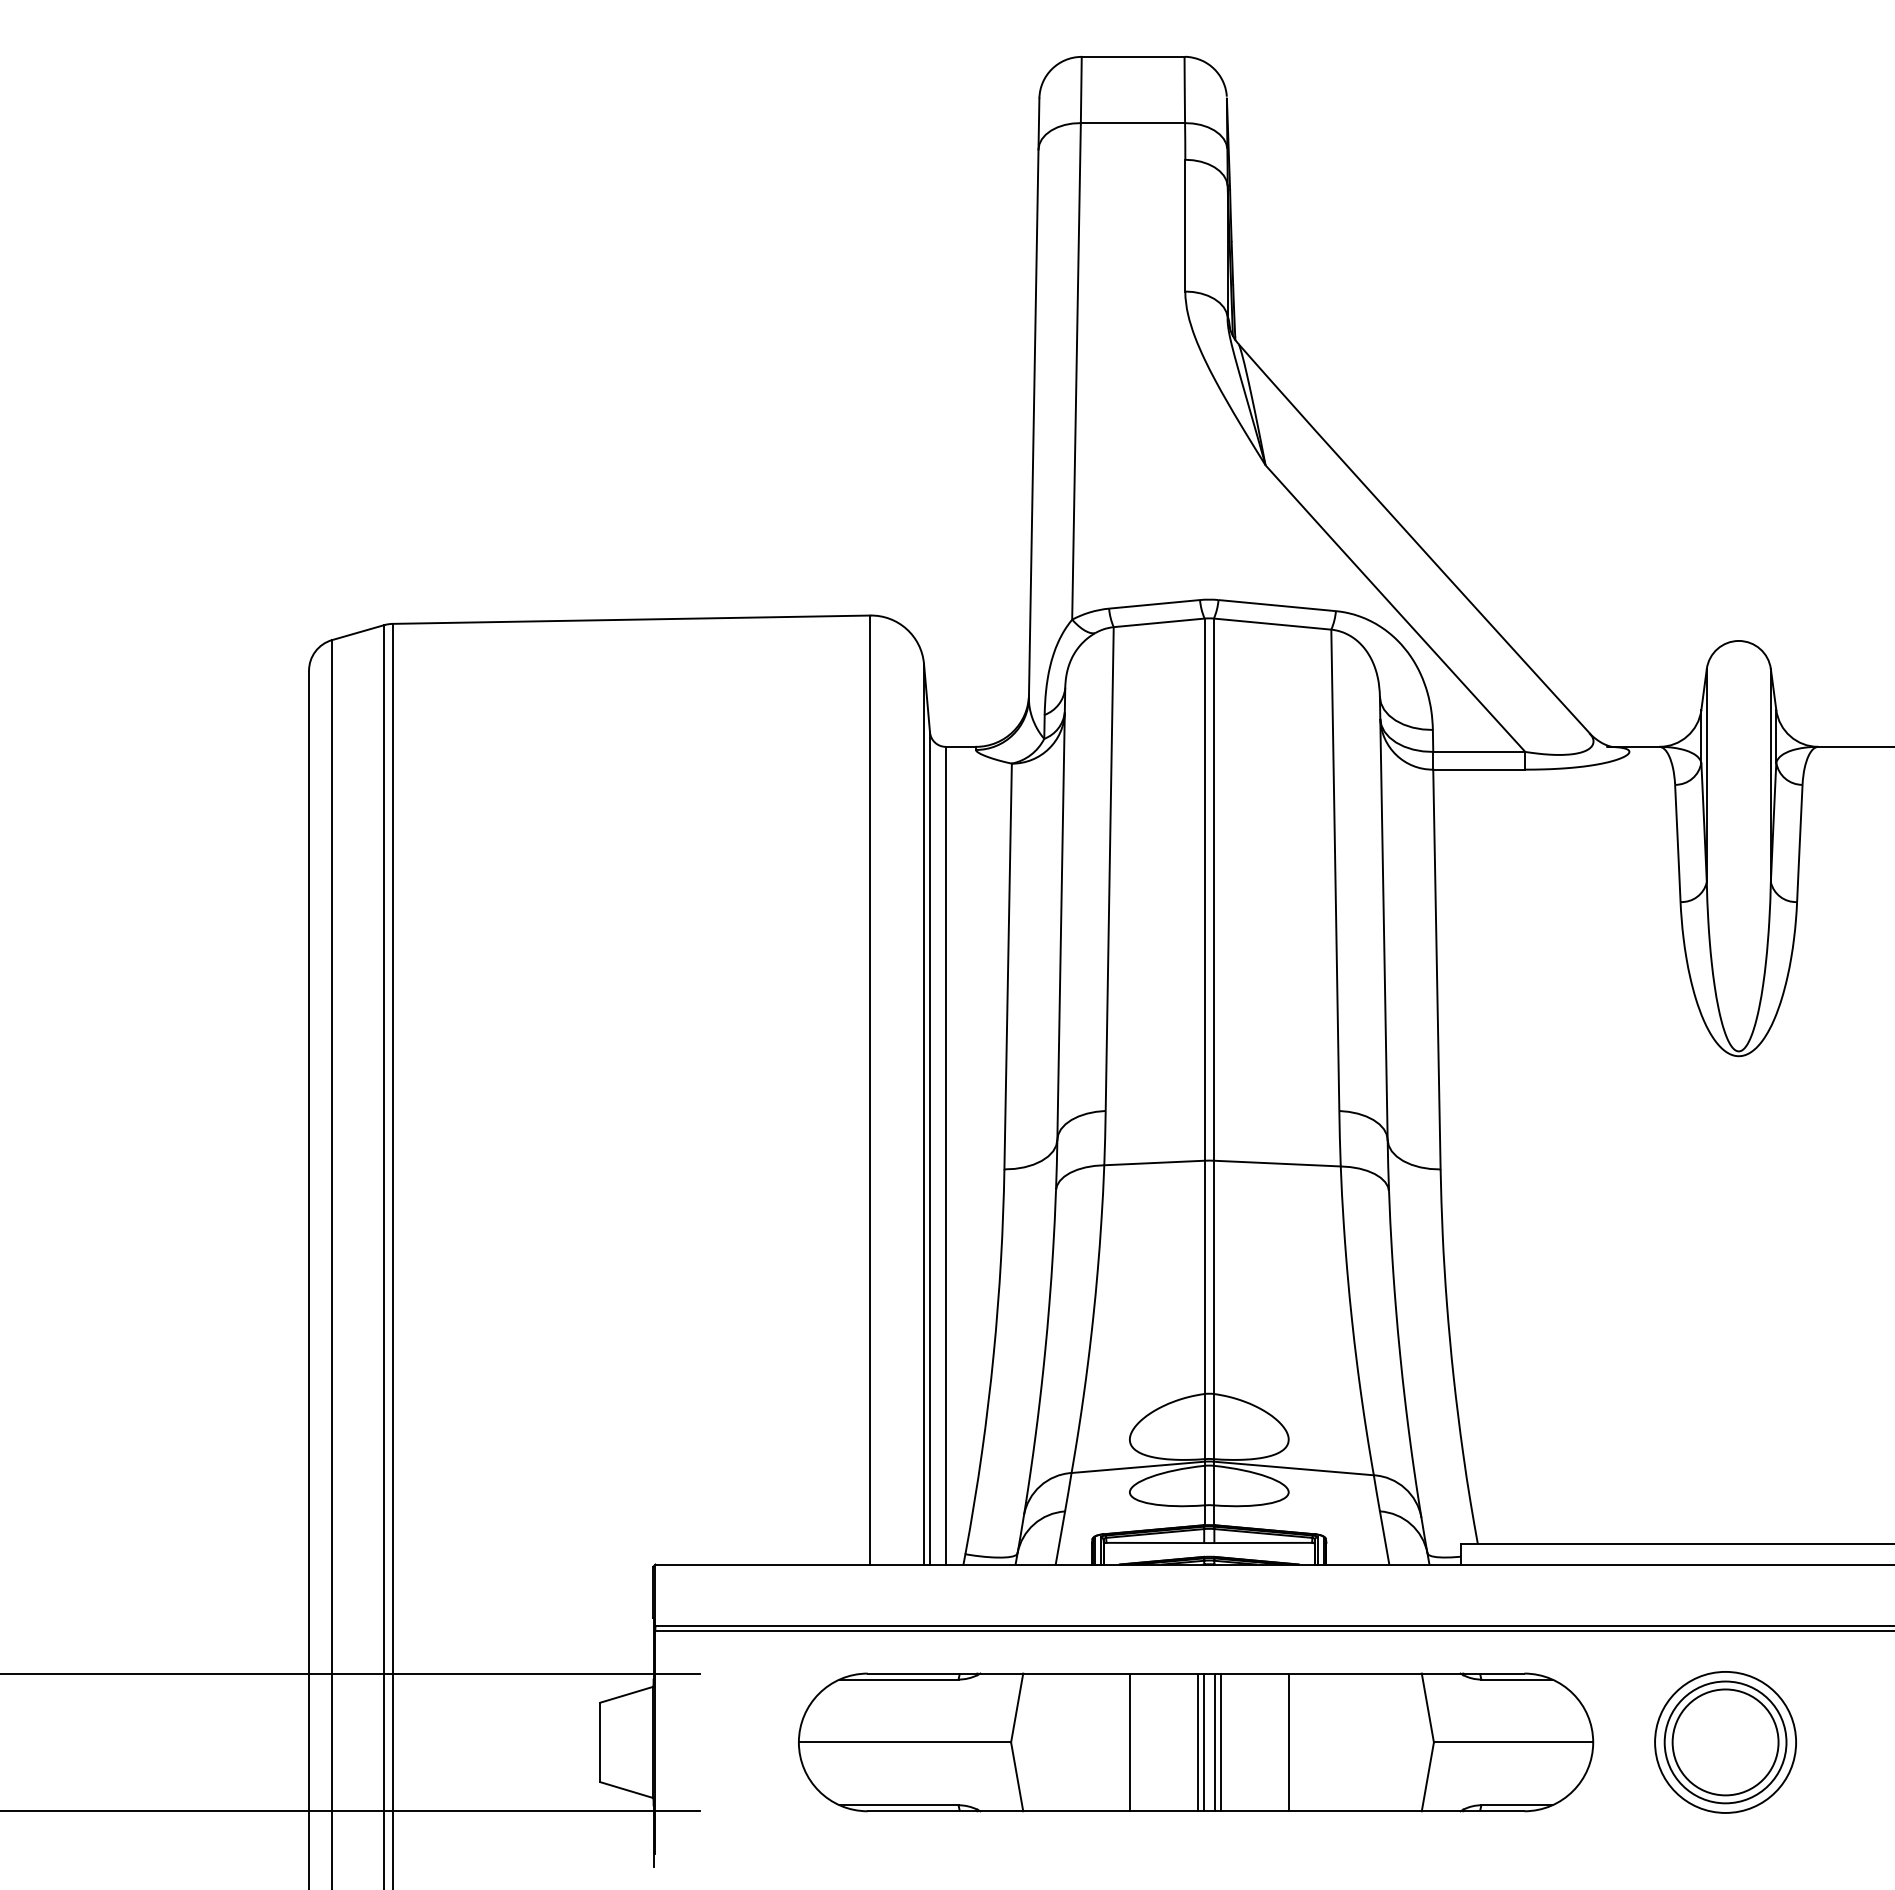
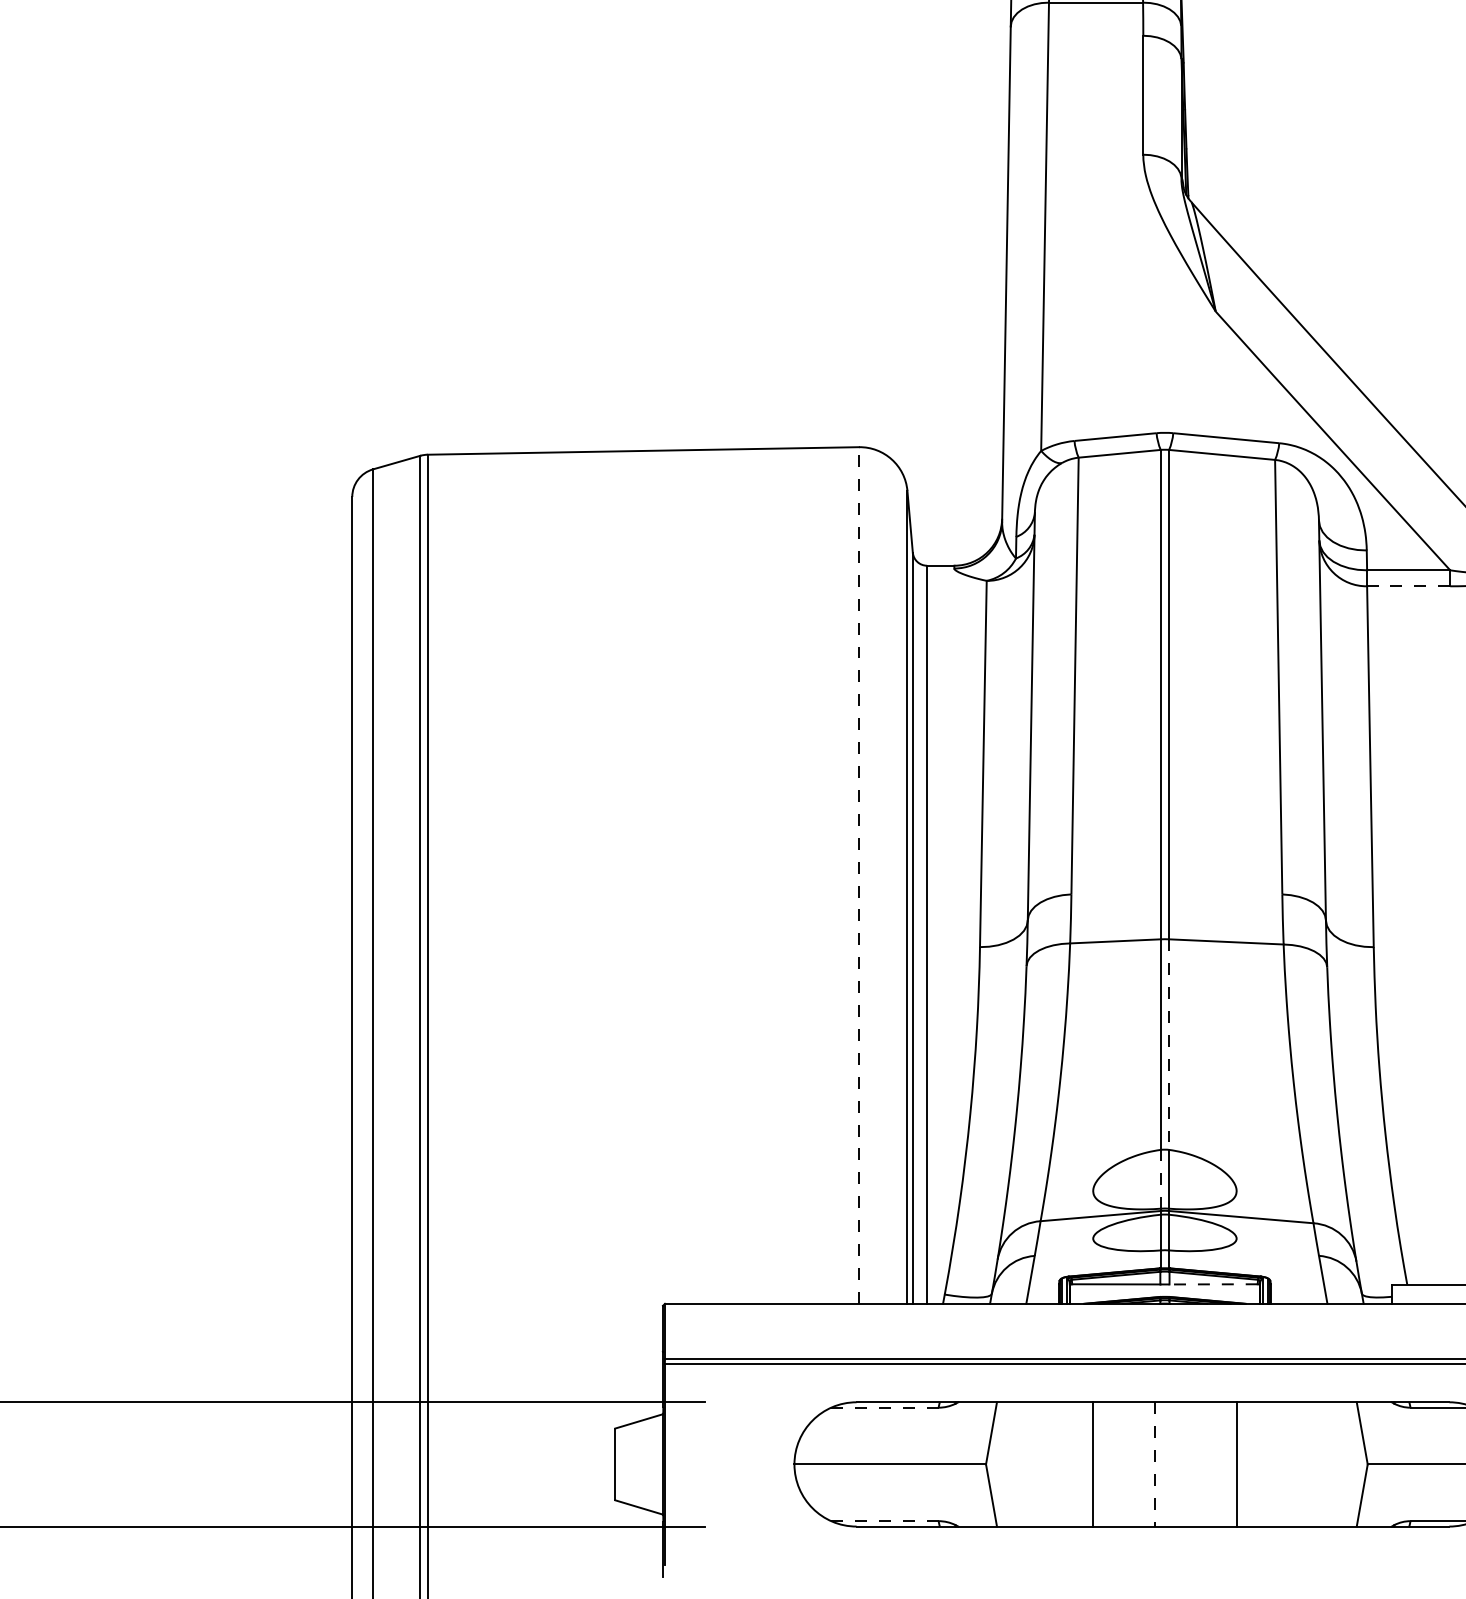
line: (1478, 769) -> (1407, 586), solid -> dashed
line: (870, 1089) -> (859, 875), solid -> dashed
line: (1213, 1277) -> (1168, 1044), solid -> dashed
line: (1204, 1426) -> (1160, 1179), solid -> dashed
line: (1263, 1542) -> (1213, 1283), solid -> dashed
line: (899, 1679) -> (885, 1407), solid -> dashed
line: (1198, 1742) -> (1155, 1464), solid -> dashed
line: (1203, 1742) -> (1159, 1464), removed
line: (1215, 1742) -> (1170, 1464), removed
line: (1220, 1742) -> (1175, 1464), removed
line: (899, 1805) -> (885, 1521), solid -> dashed

